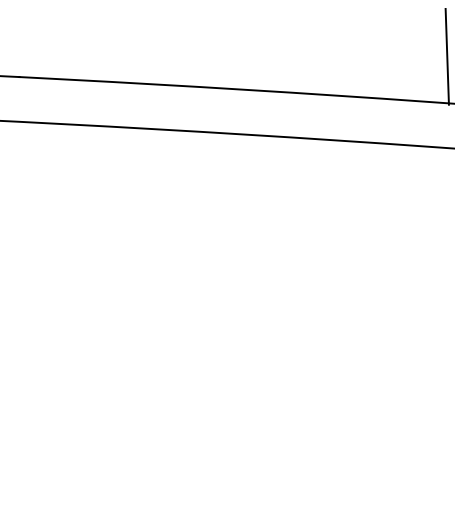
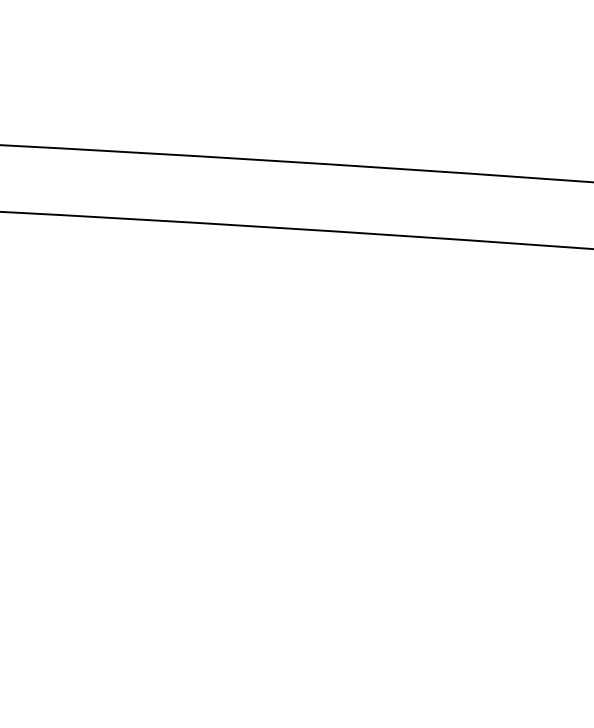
line: (446, 56) -> (565, 110), removed

